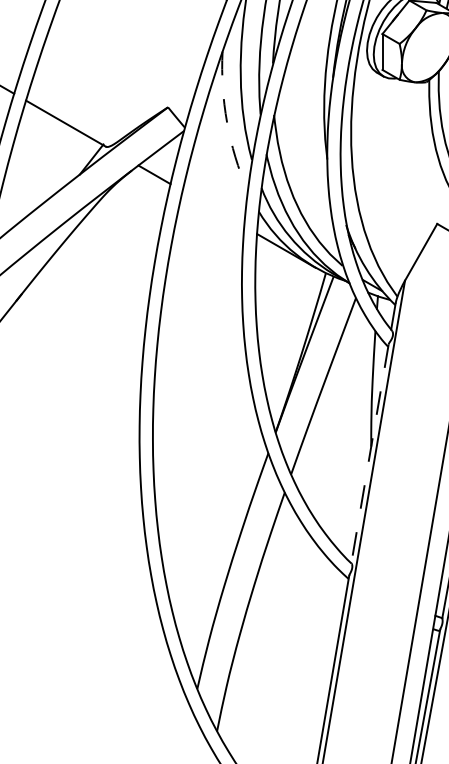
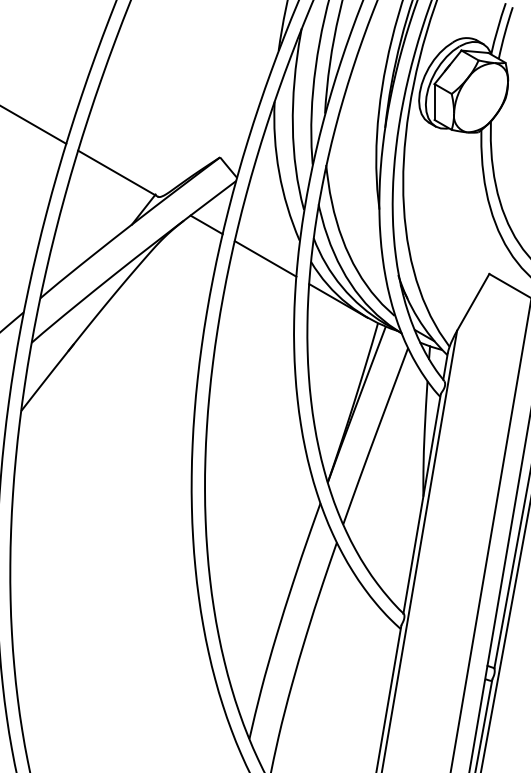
arc: (227, 122) -> (279, 172), dashed -> solid
line: (213, 208) -> (265, 258), added
line: (370, 454) -> (422, 504), dashed -> solid

